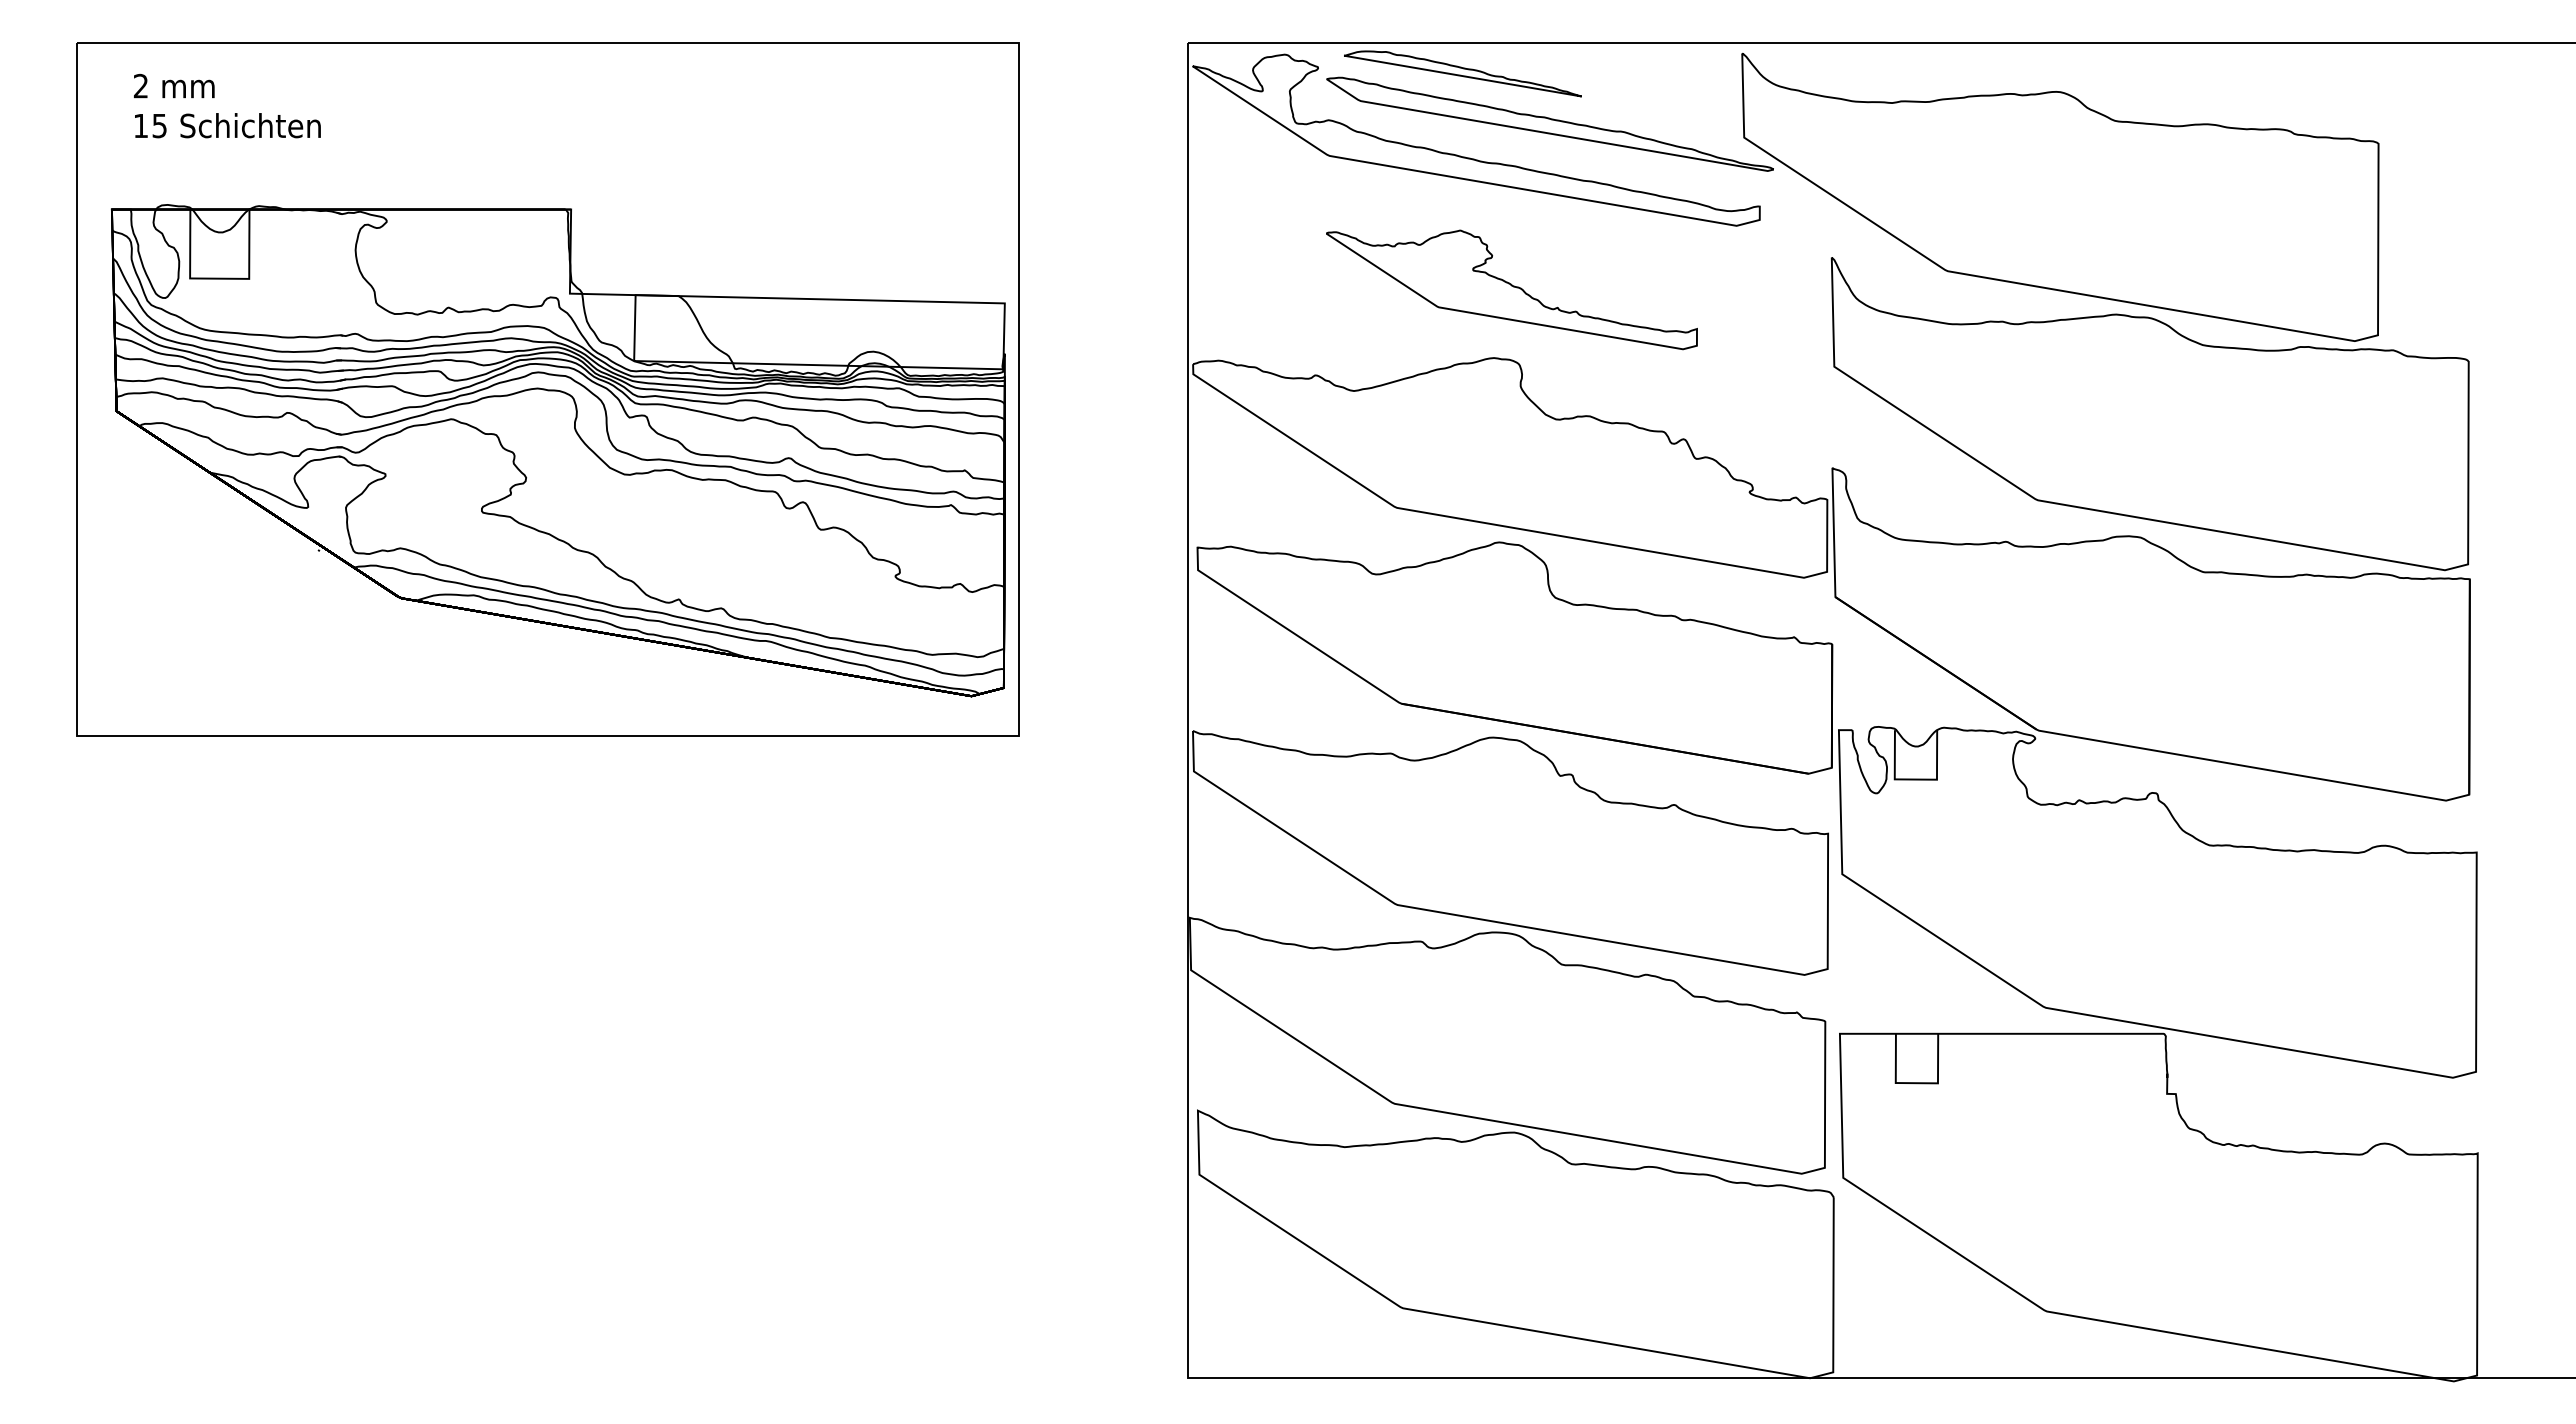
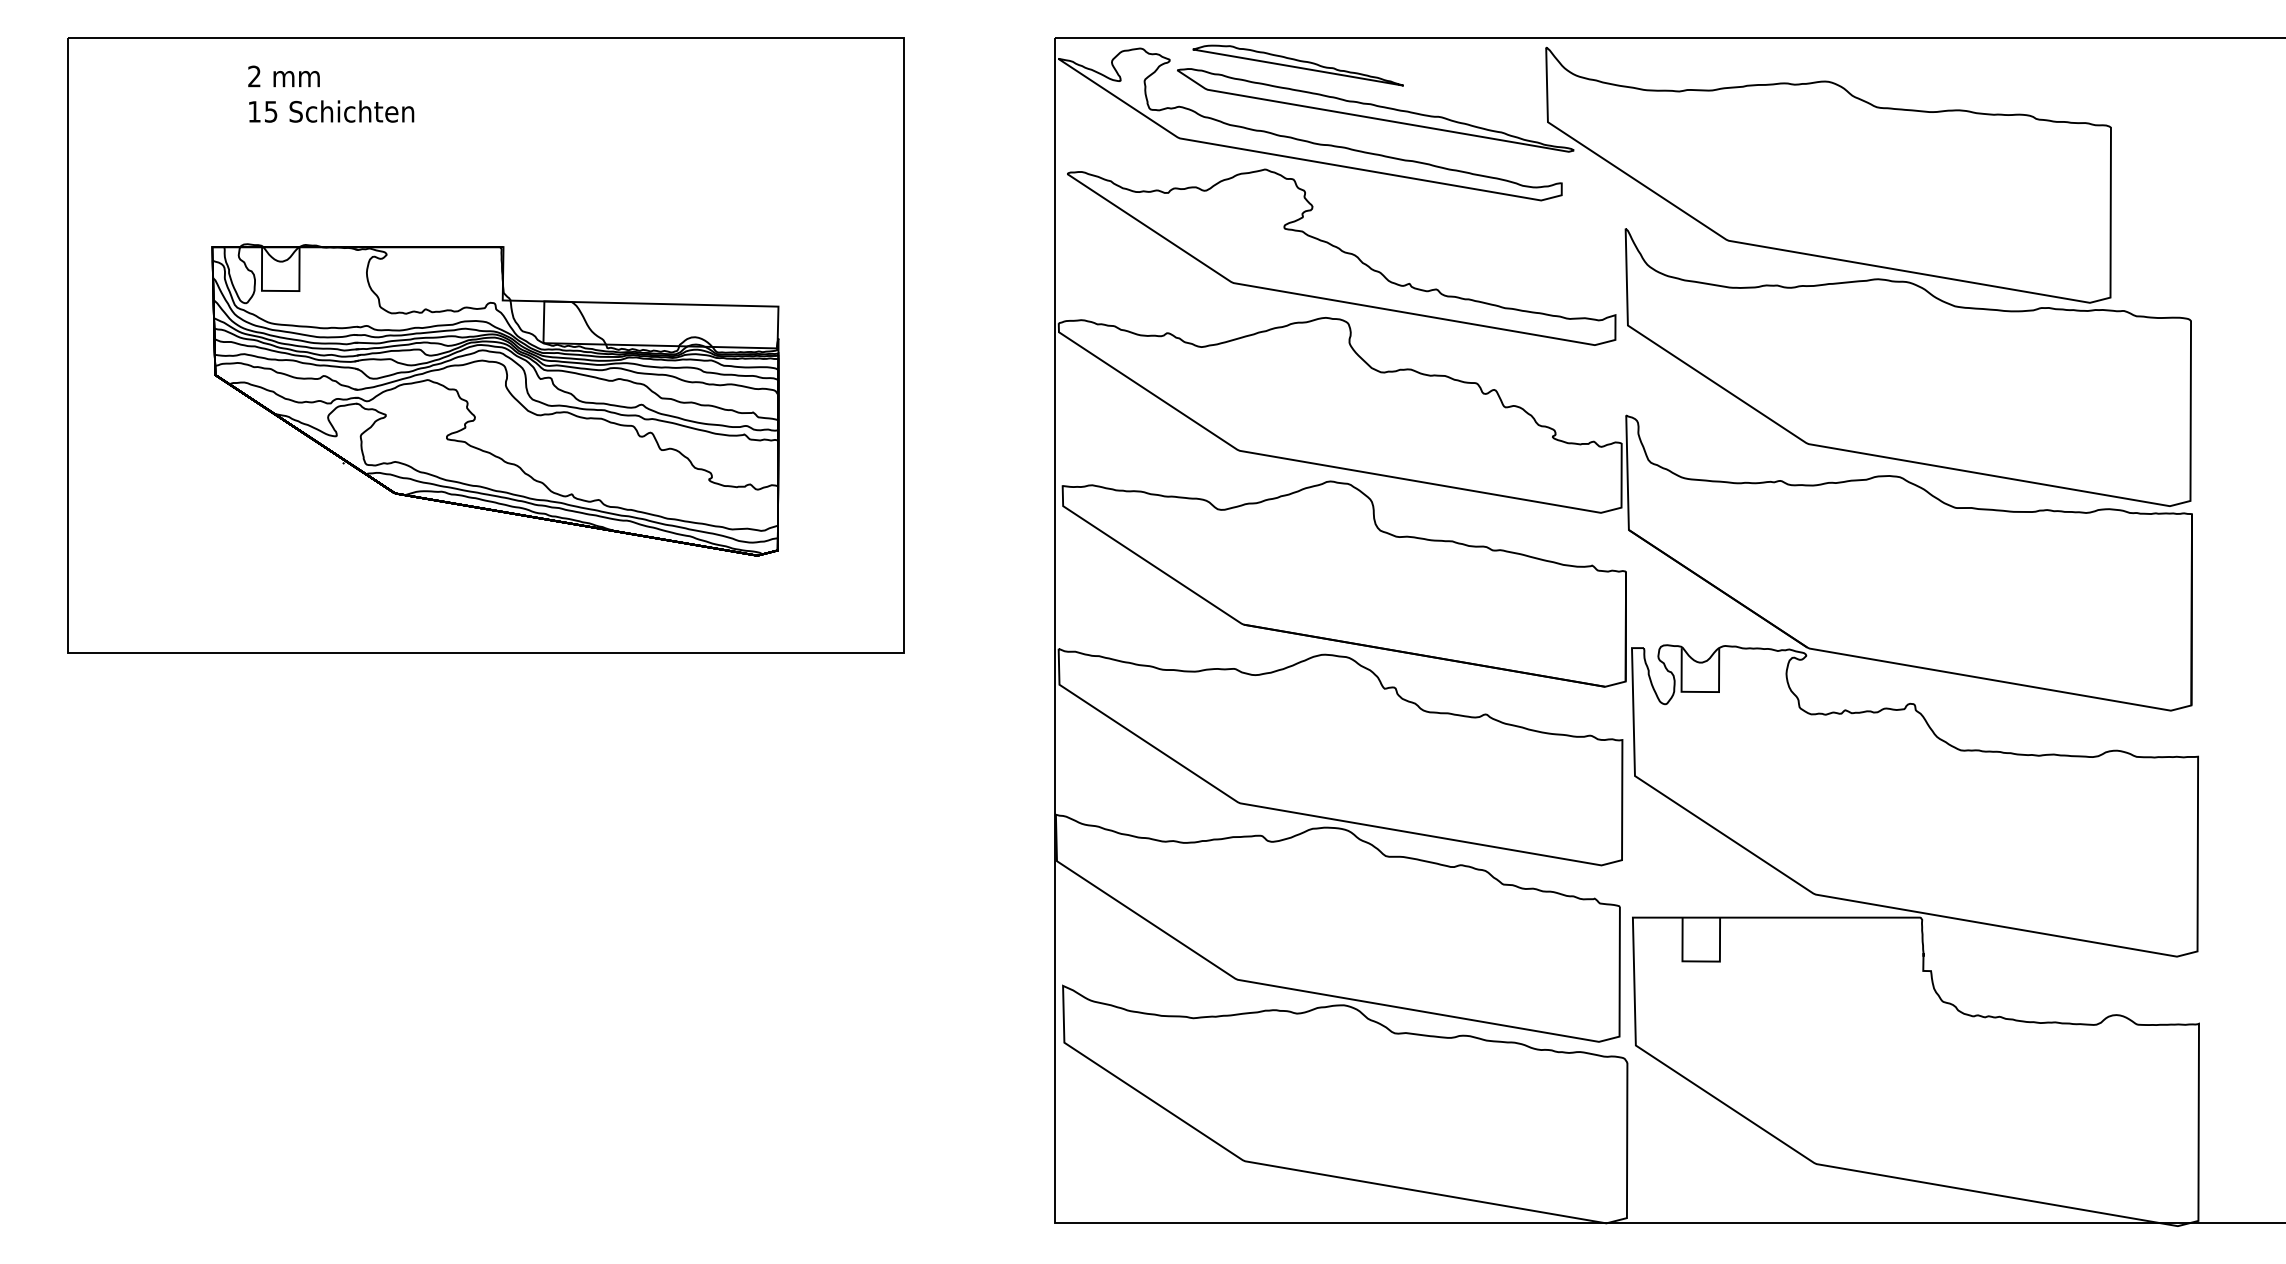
text: (227, 105) -> (331, 93), moved
part: (1511, 289) -> (1341, 256), size x1.67
part: (558, 450) -> (495, 399), size x0.71

